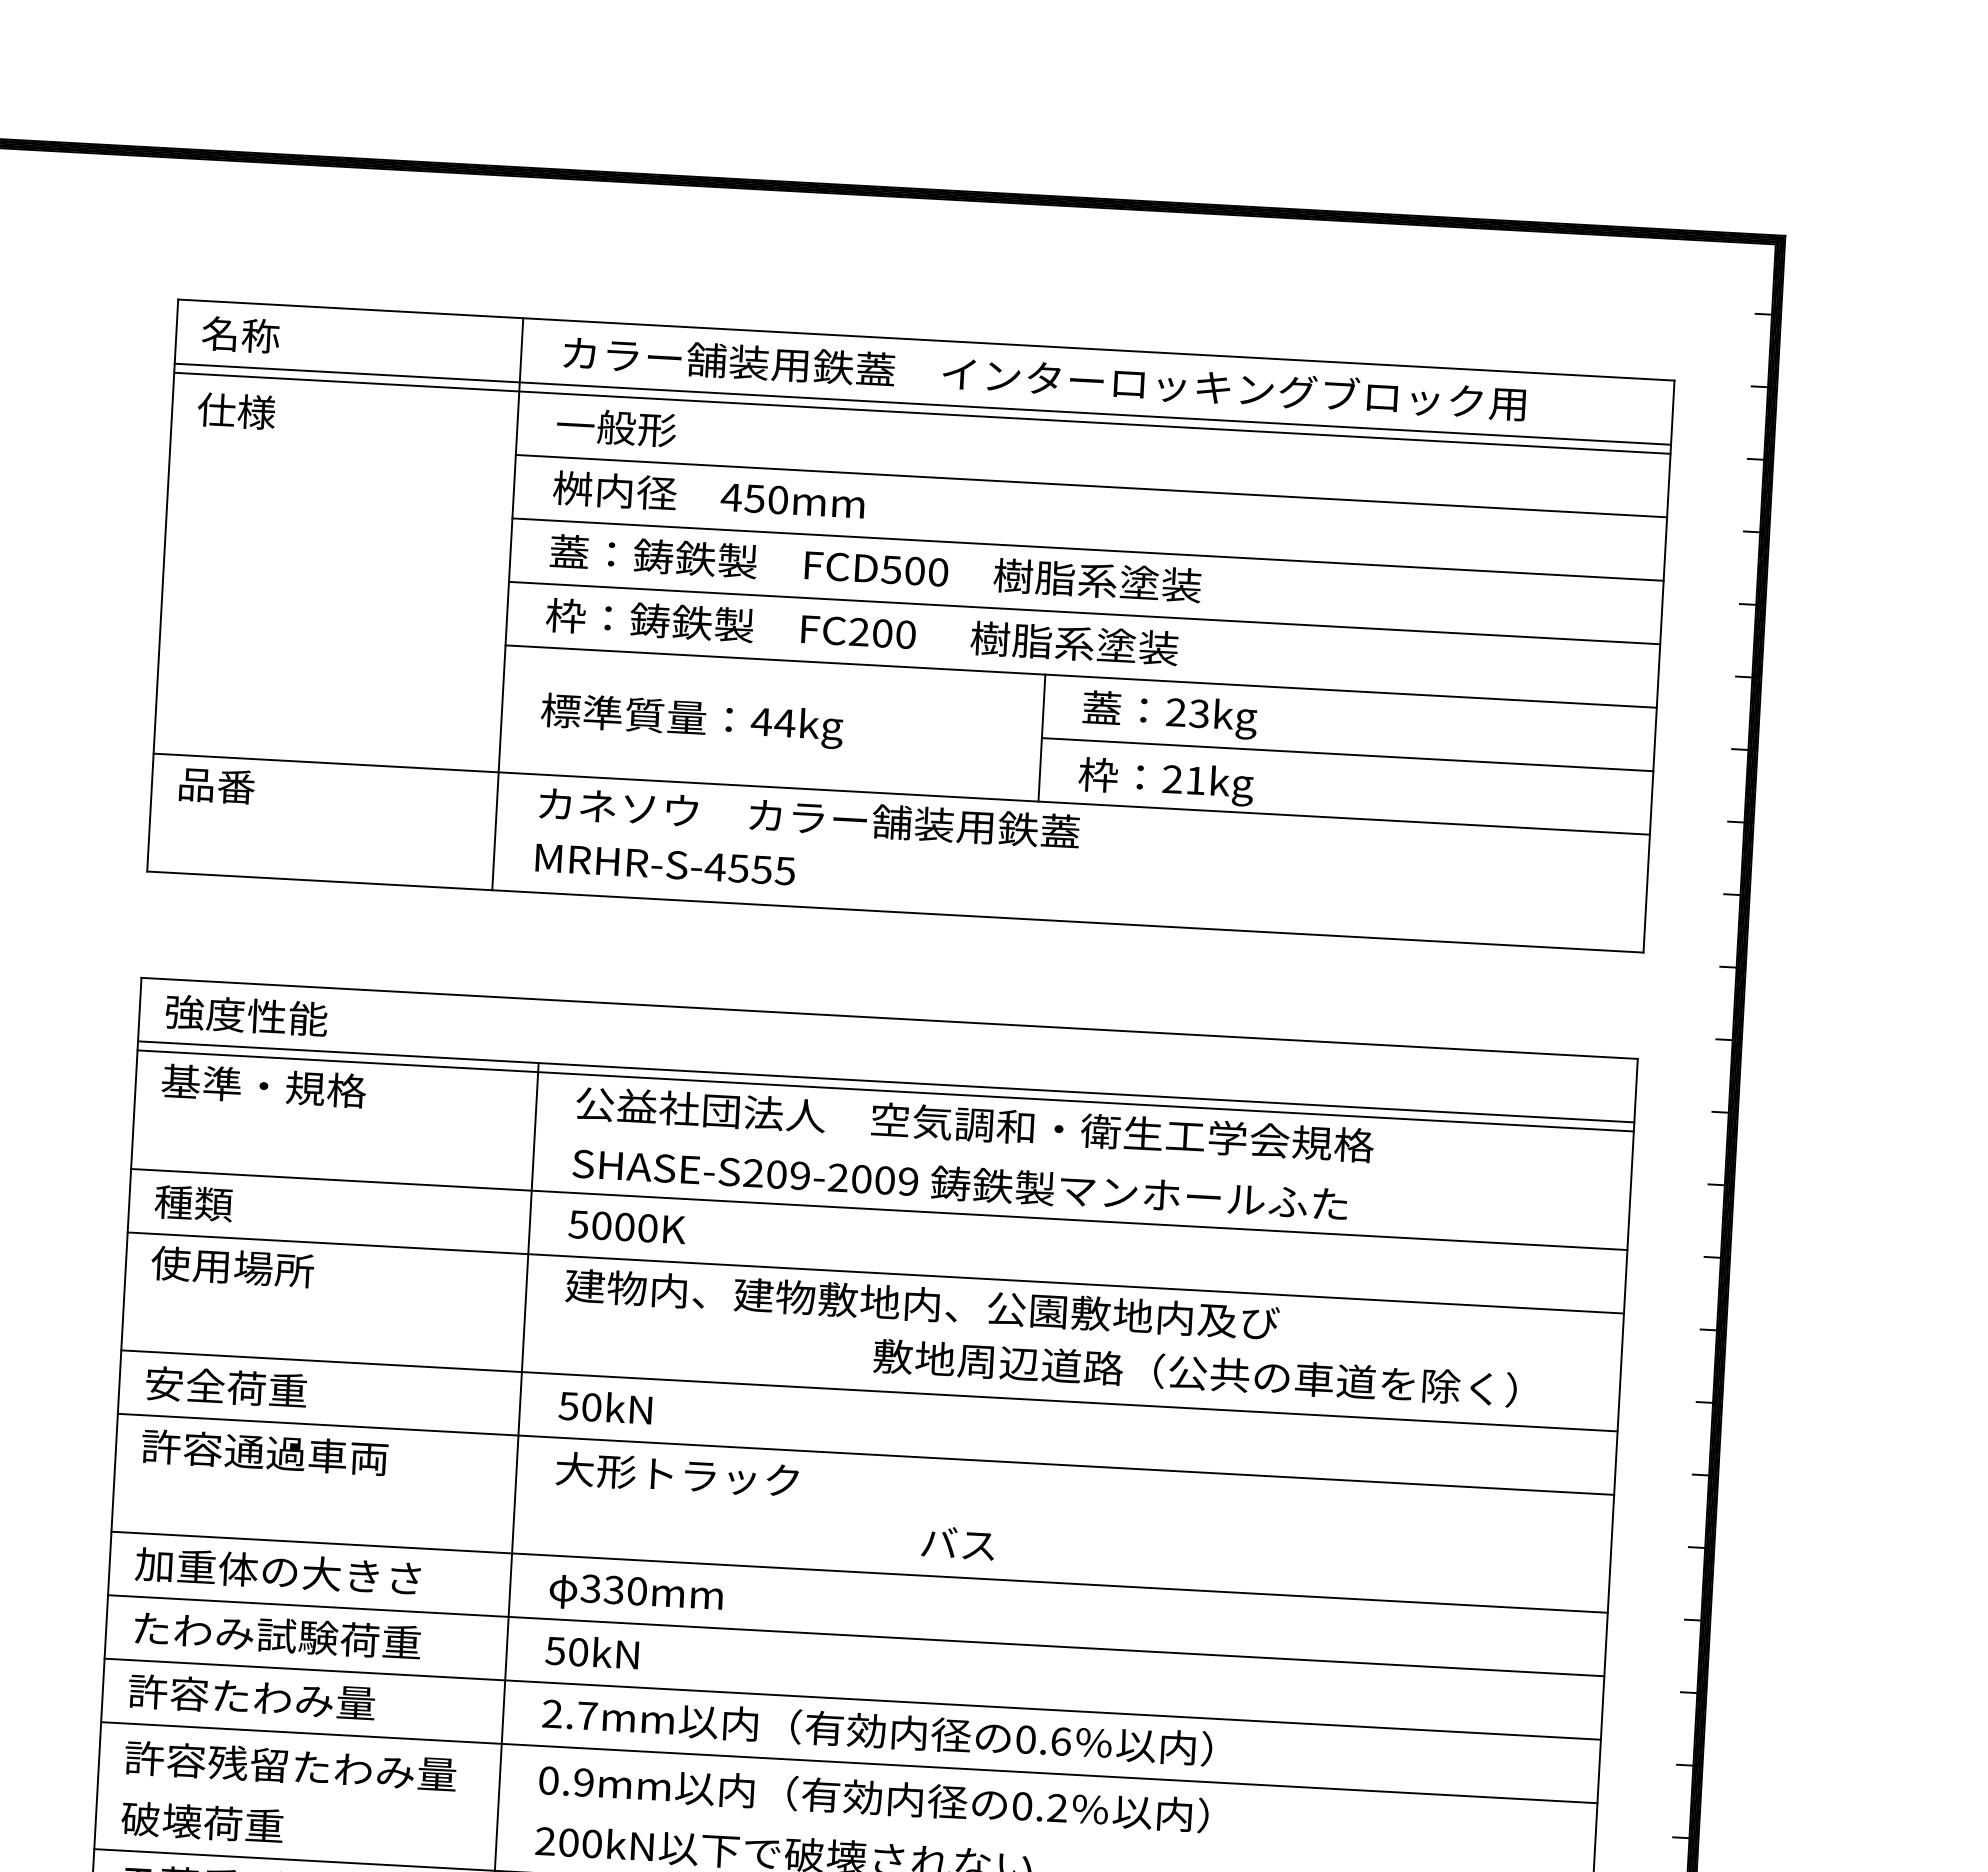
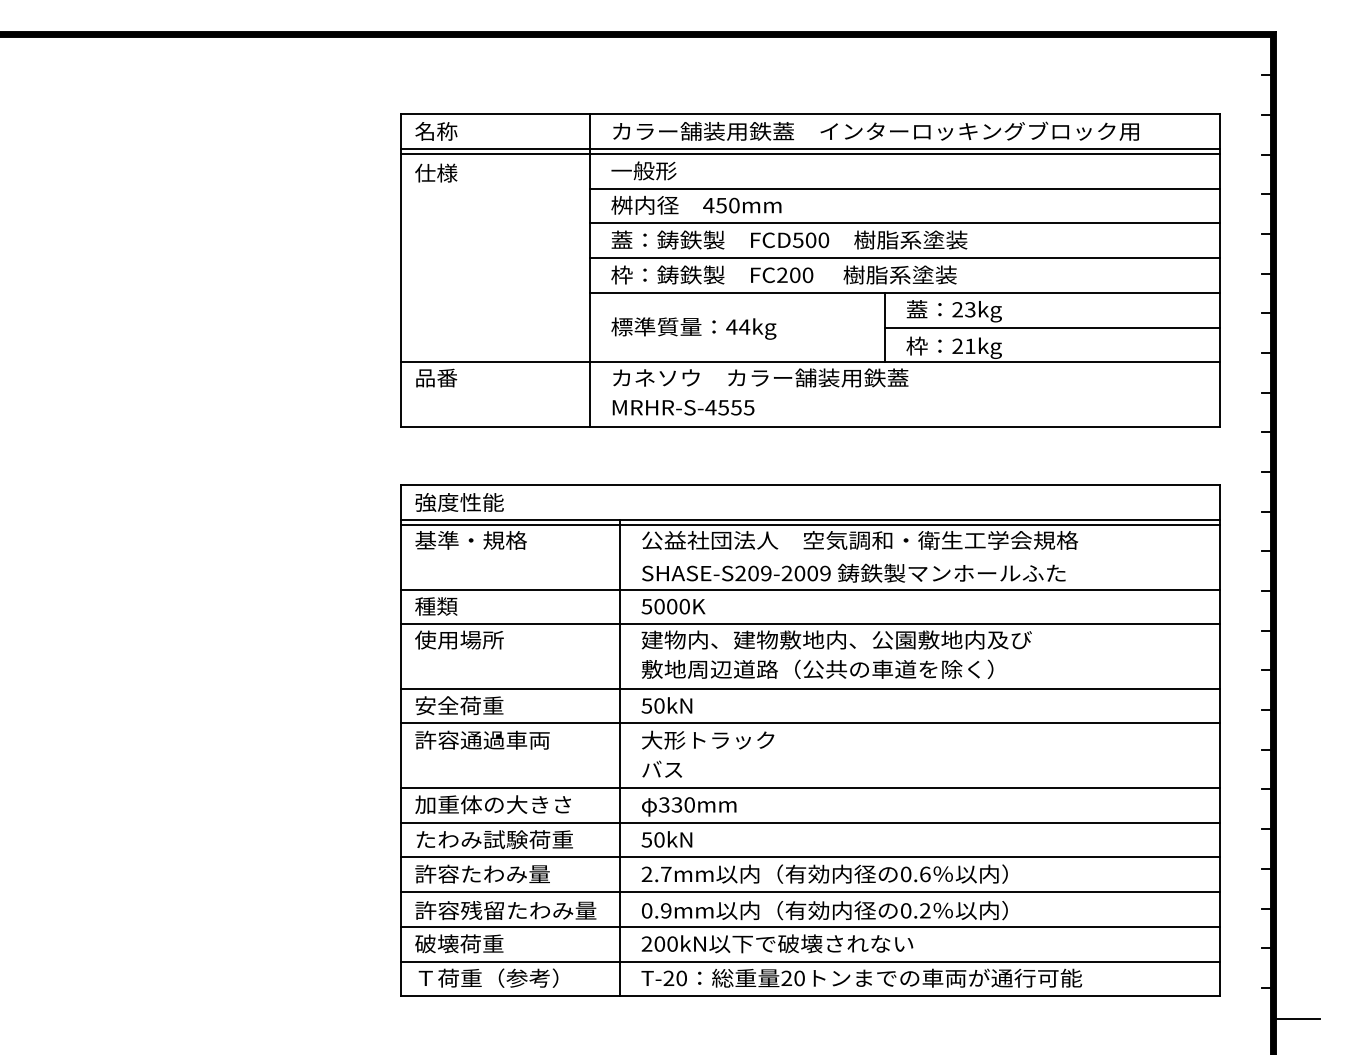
text: (1195, 1371) -> (817, 668), moved
text: (958, 1541) -> (662, 768), moved
line: (846, 1825) -> (810, 926), added

